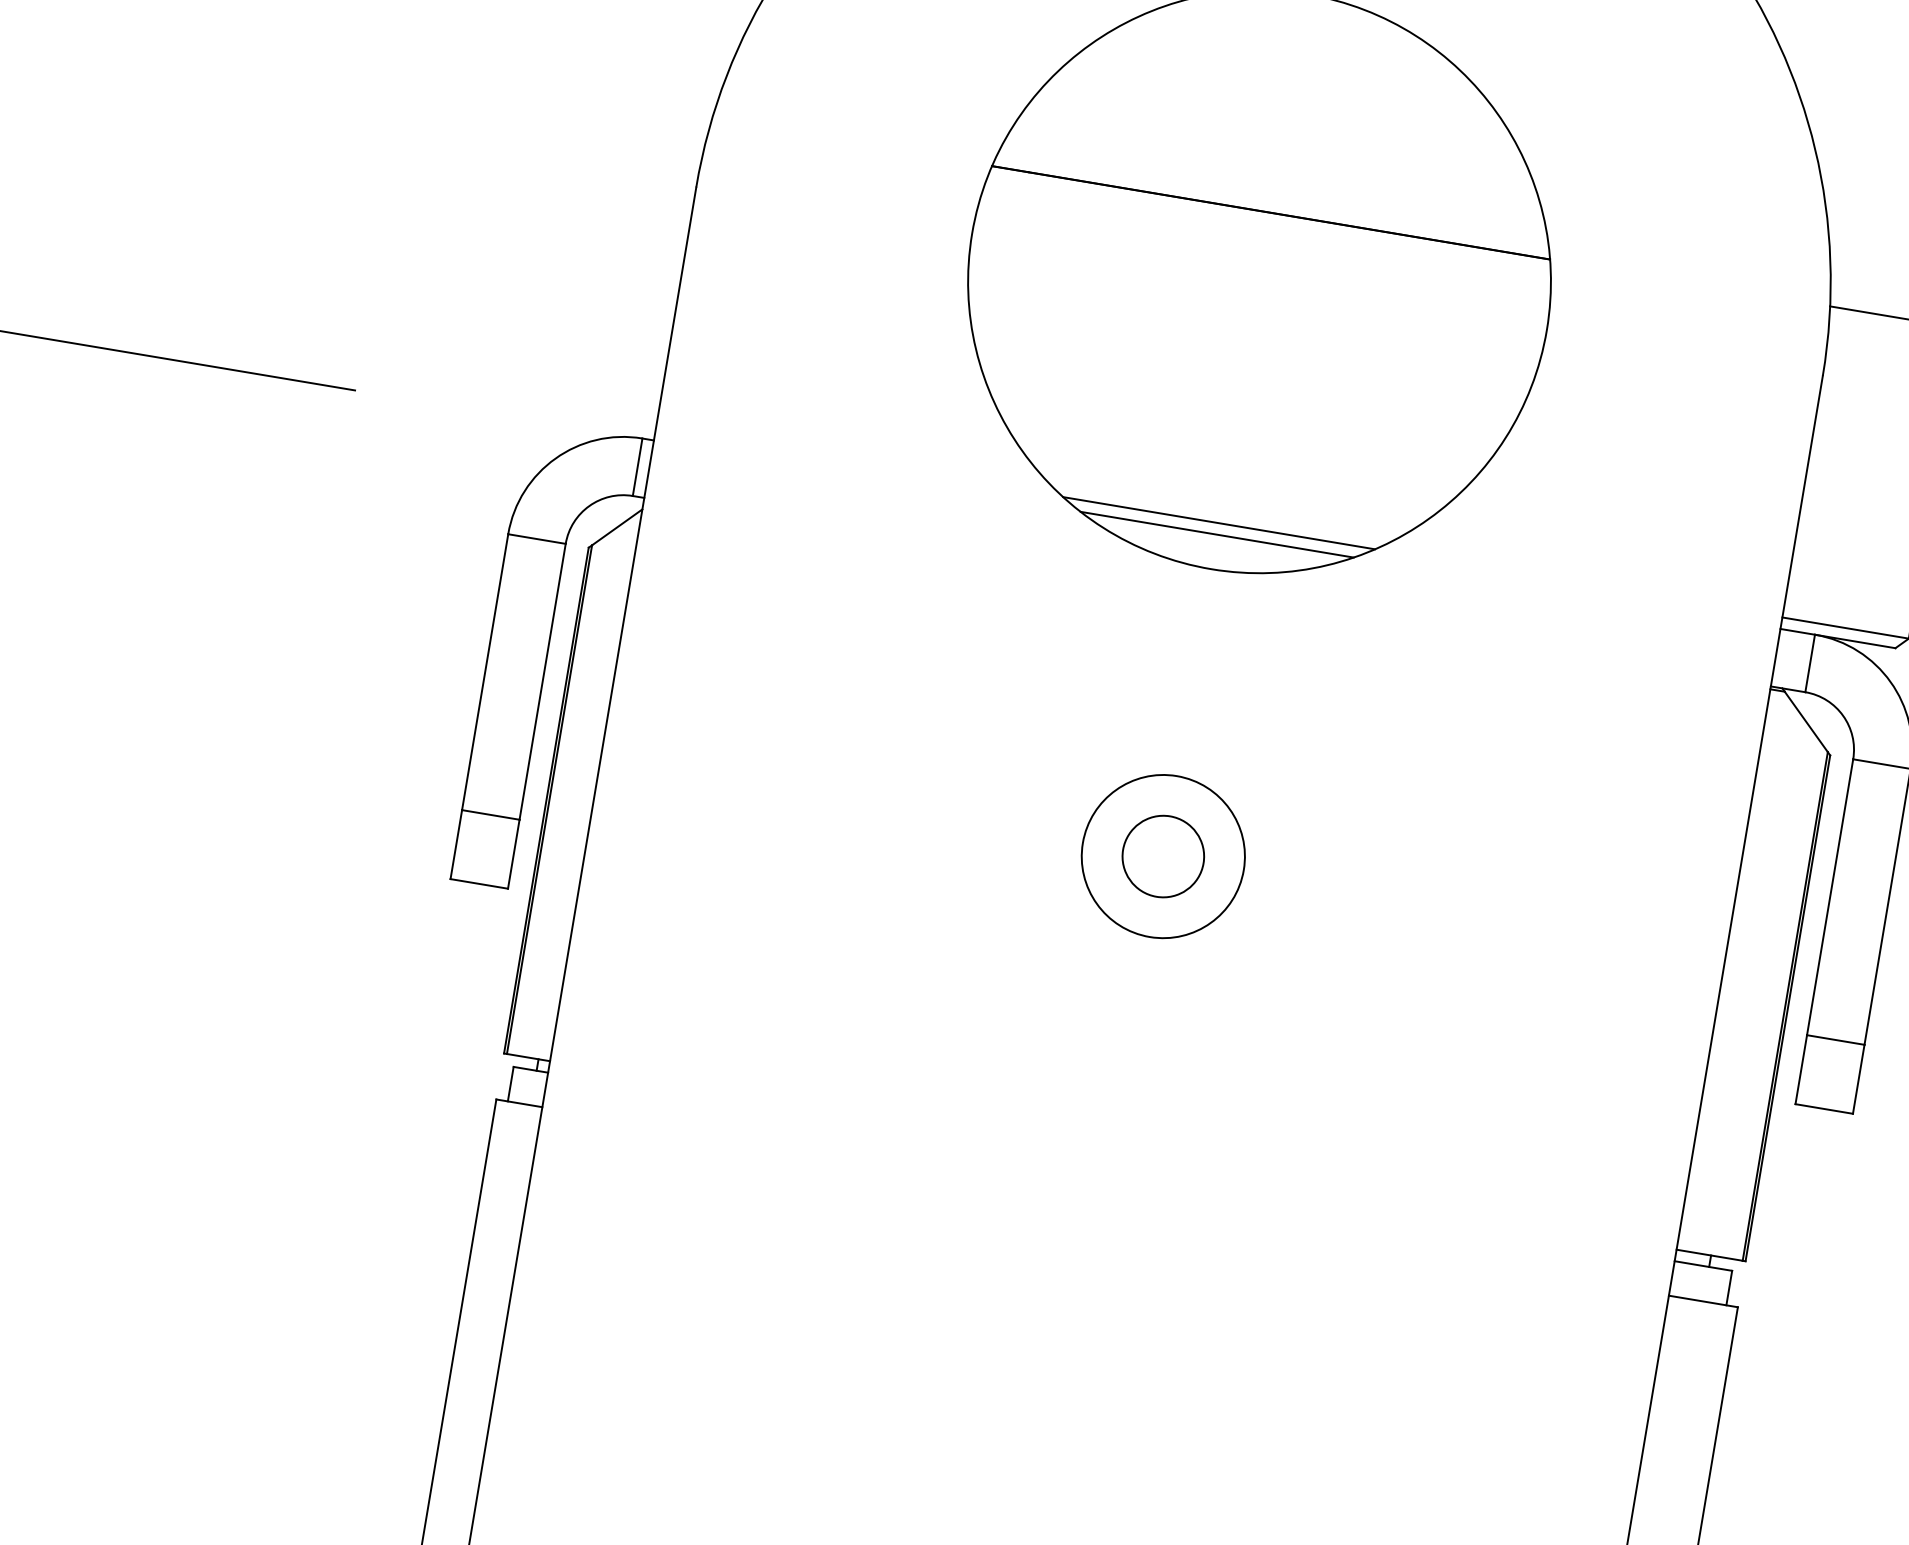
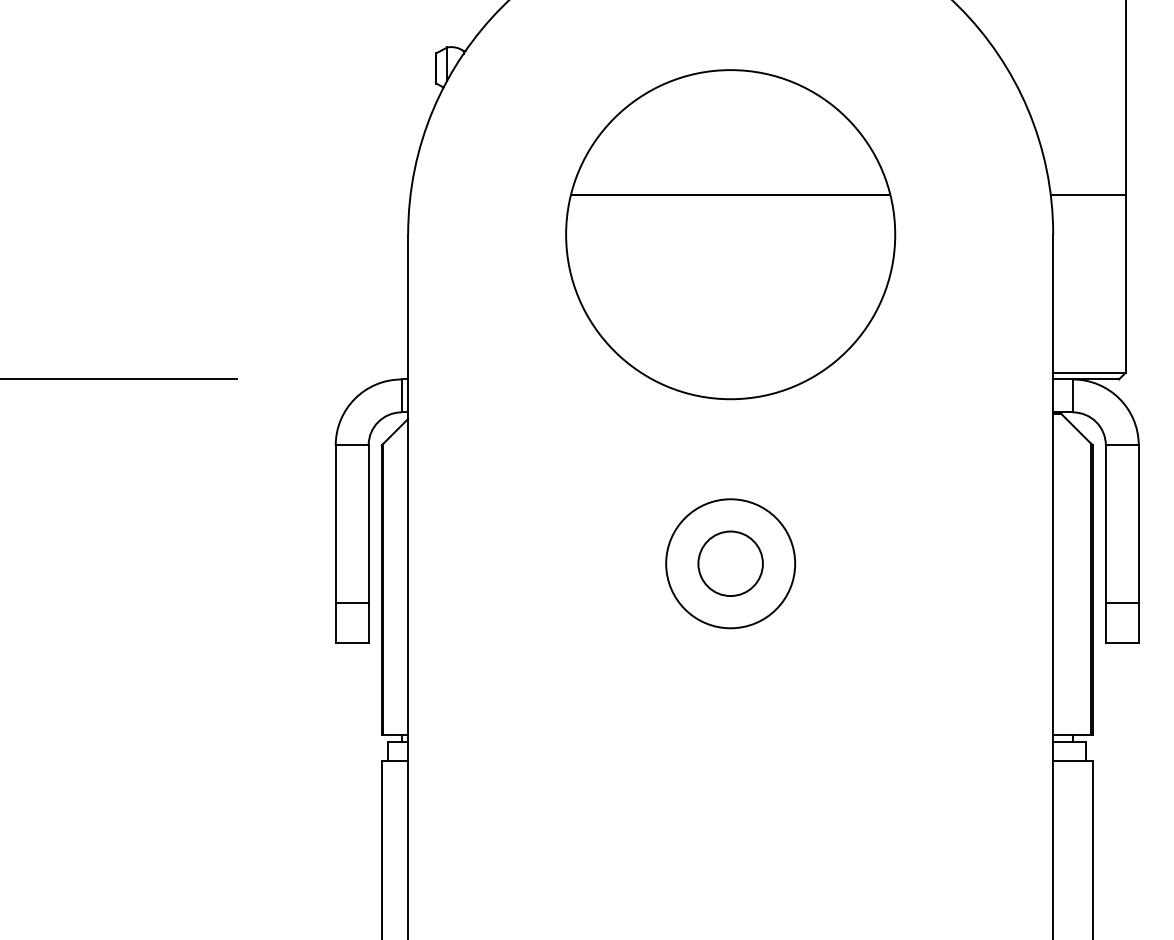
line: (1218, 522) -> (730, 372), removed
line: (1216, 534) -> (730, 379), removed
circle: (1163, 856) -> (730, 563), size x1.4
circle: (1163, 856) -> (730, 563), size x1.4

